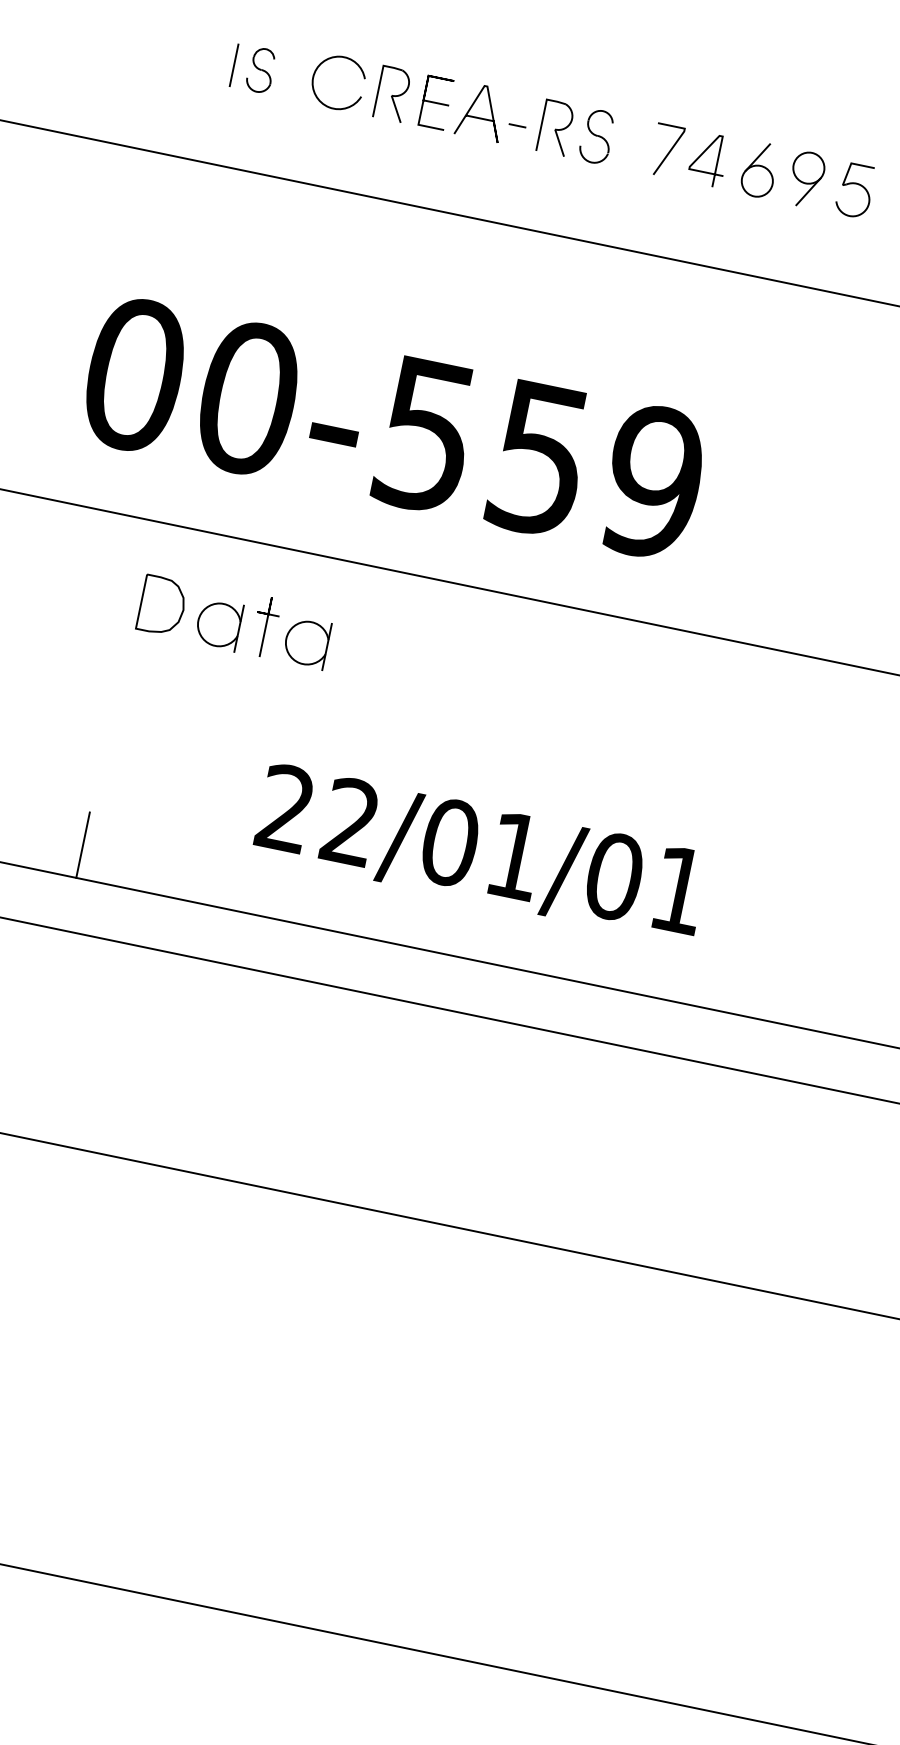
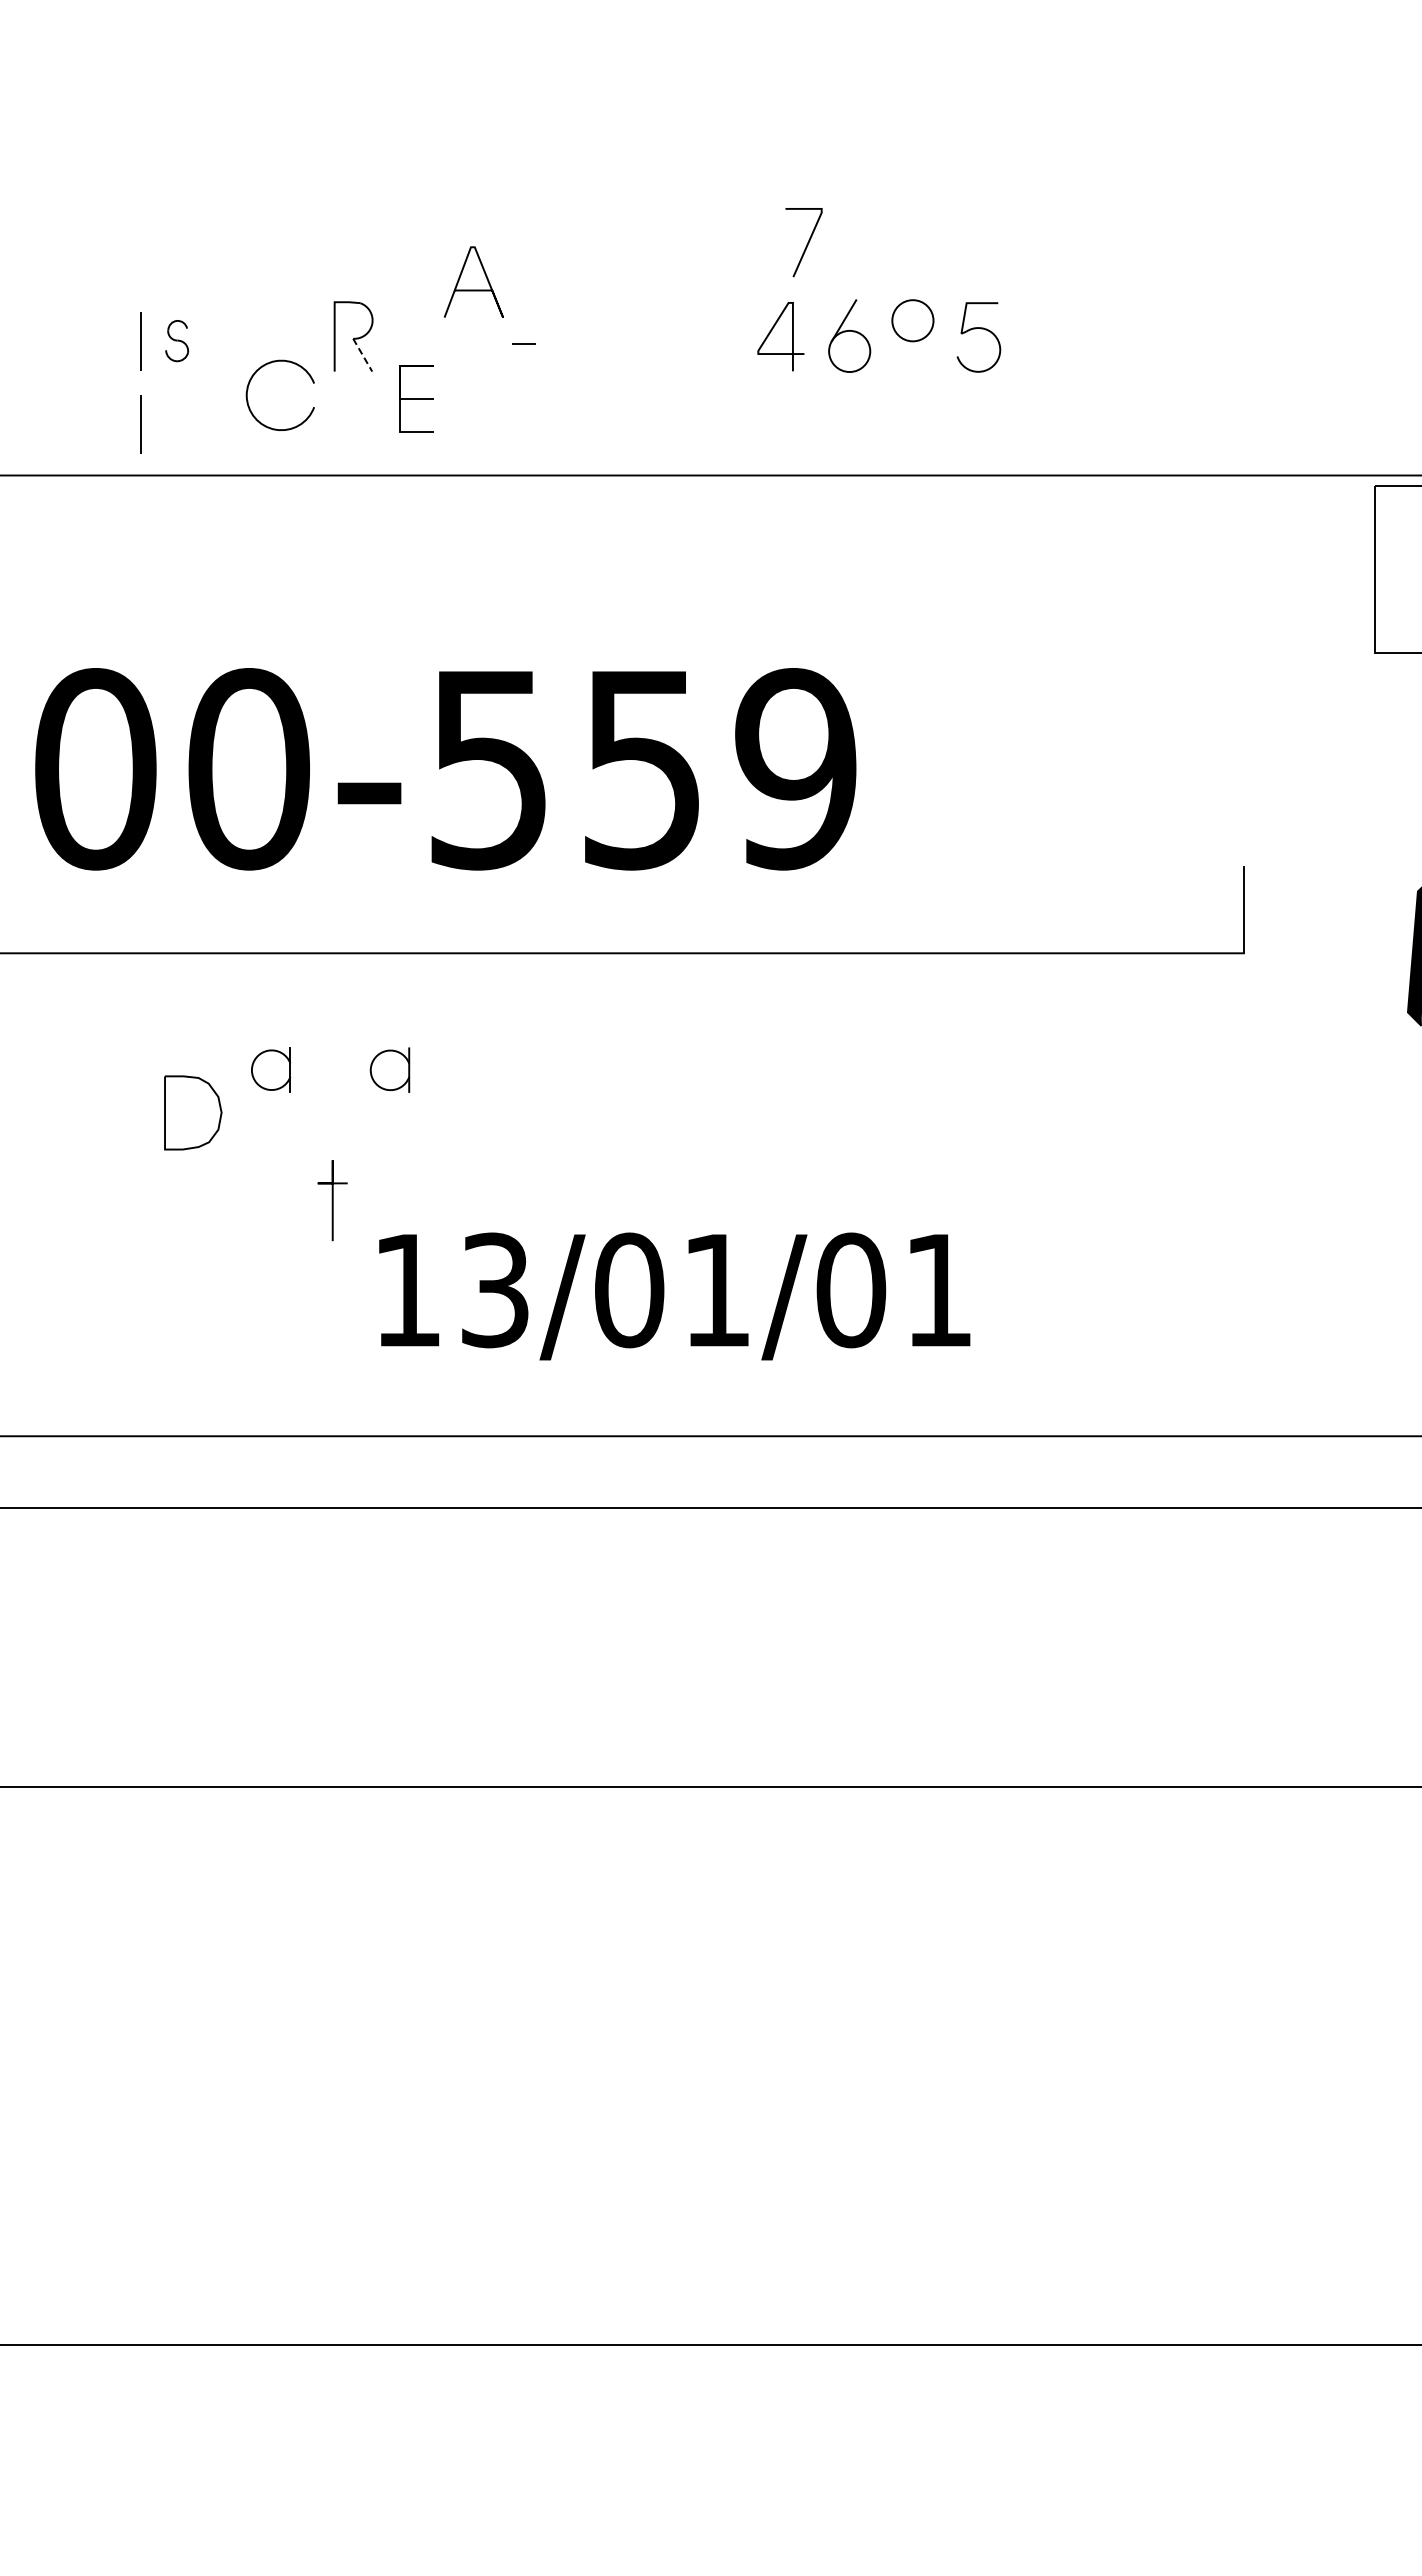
arc: (322, 63) -> (255, 374), moved
part: (260, 69) -> (176, 340), size x0.7
curve: (436, 102) -> (416, 398), moved
line: (395, 109) -> (362, 355), solid -> dashed
curve: (480, 117) -> (473, 289), moved
line: (221, 126) -> (140, 424), added
part: (555, 127) -> (574, 336), removed
part: (596, 136) -> (629, 336), removed
line: (668, 152) -> (806, 244), moved
line: (808, 191) -> (918, 351), removed
part: (162, 605) -> (193, 1112), moved
part: (218, 624) -> (270, 1069), size x0.7
line: (265, 626) -> (332, 1200), moved
part: (306, 643) -> (389, 1070), size x0.7
text: (318, 815) -> (451, 1290), 22/01/01 -> 13/01/01
line: (83, 844) -> (154, 1391), removed

